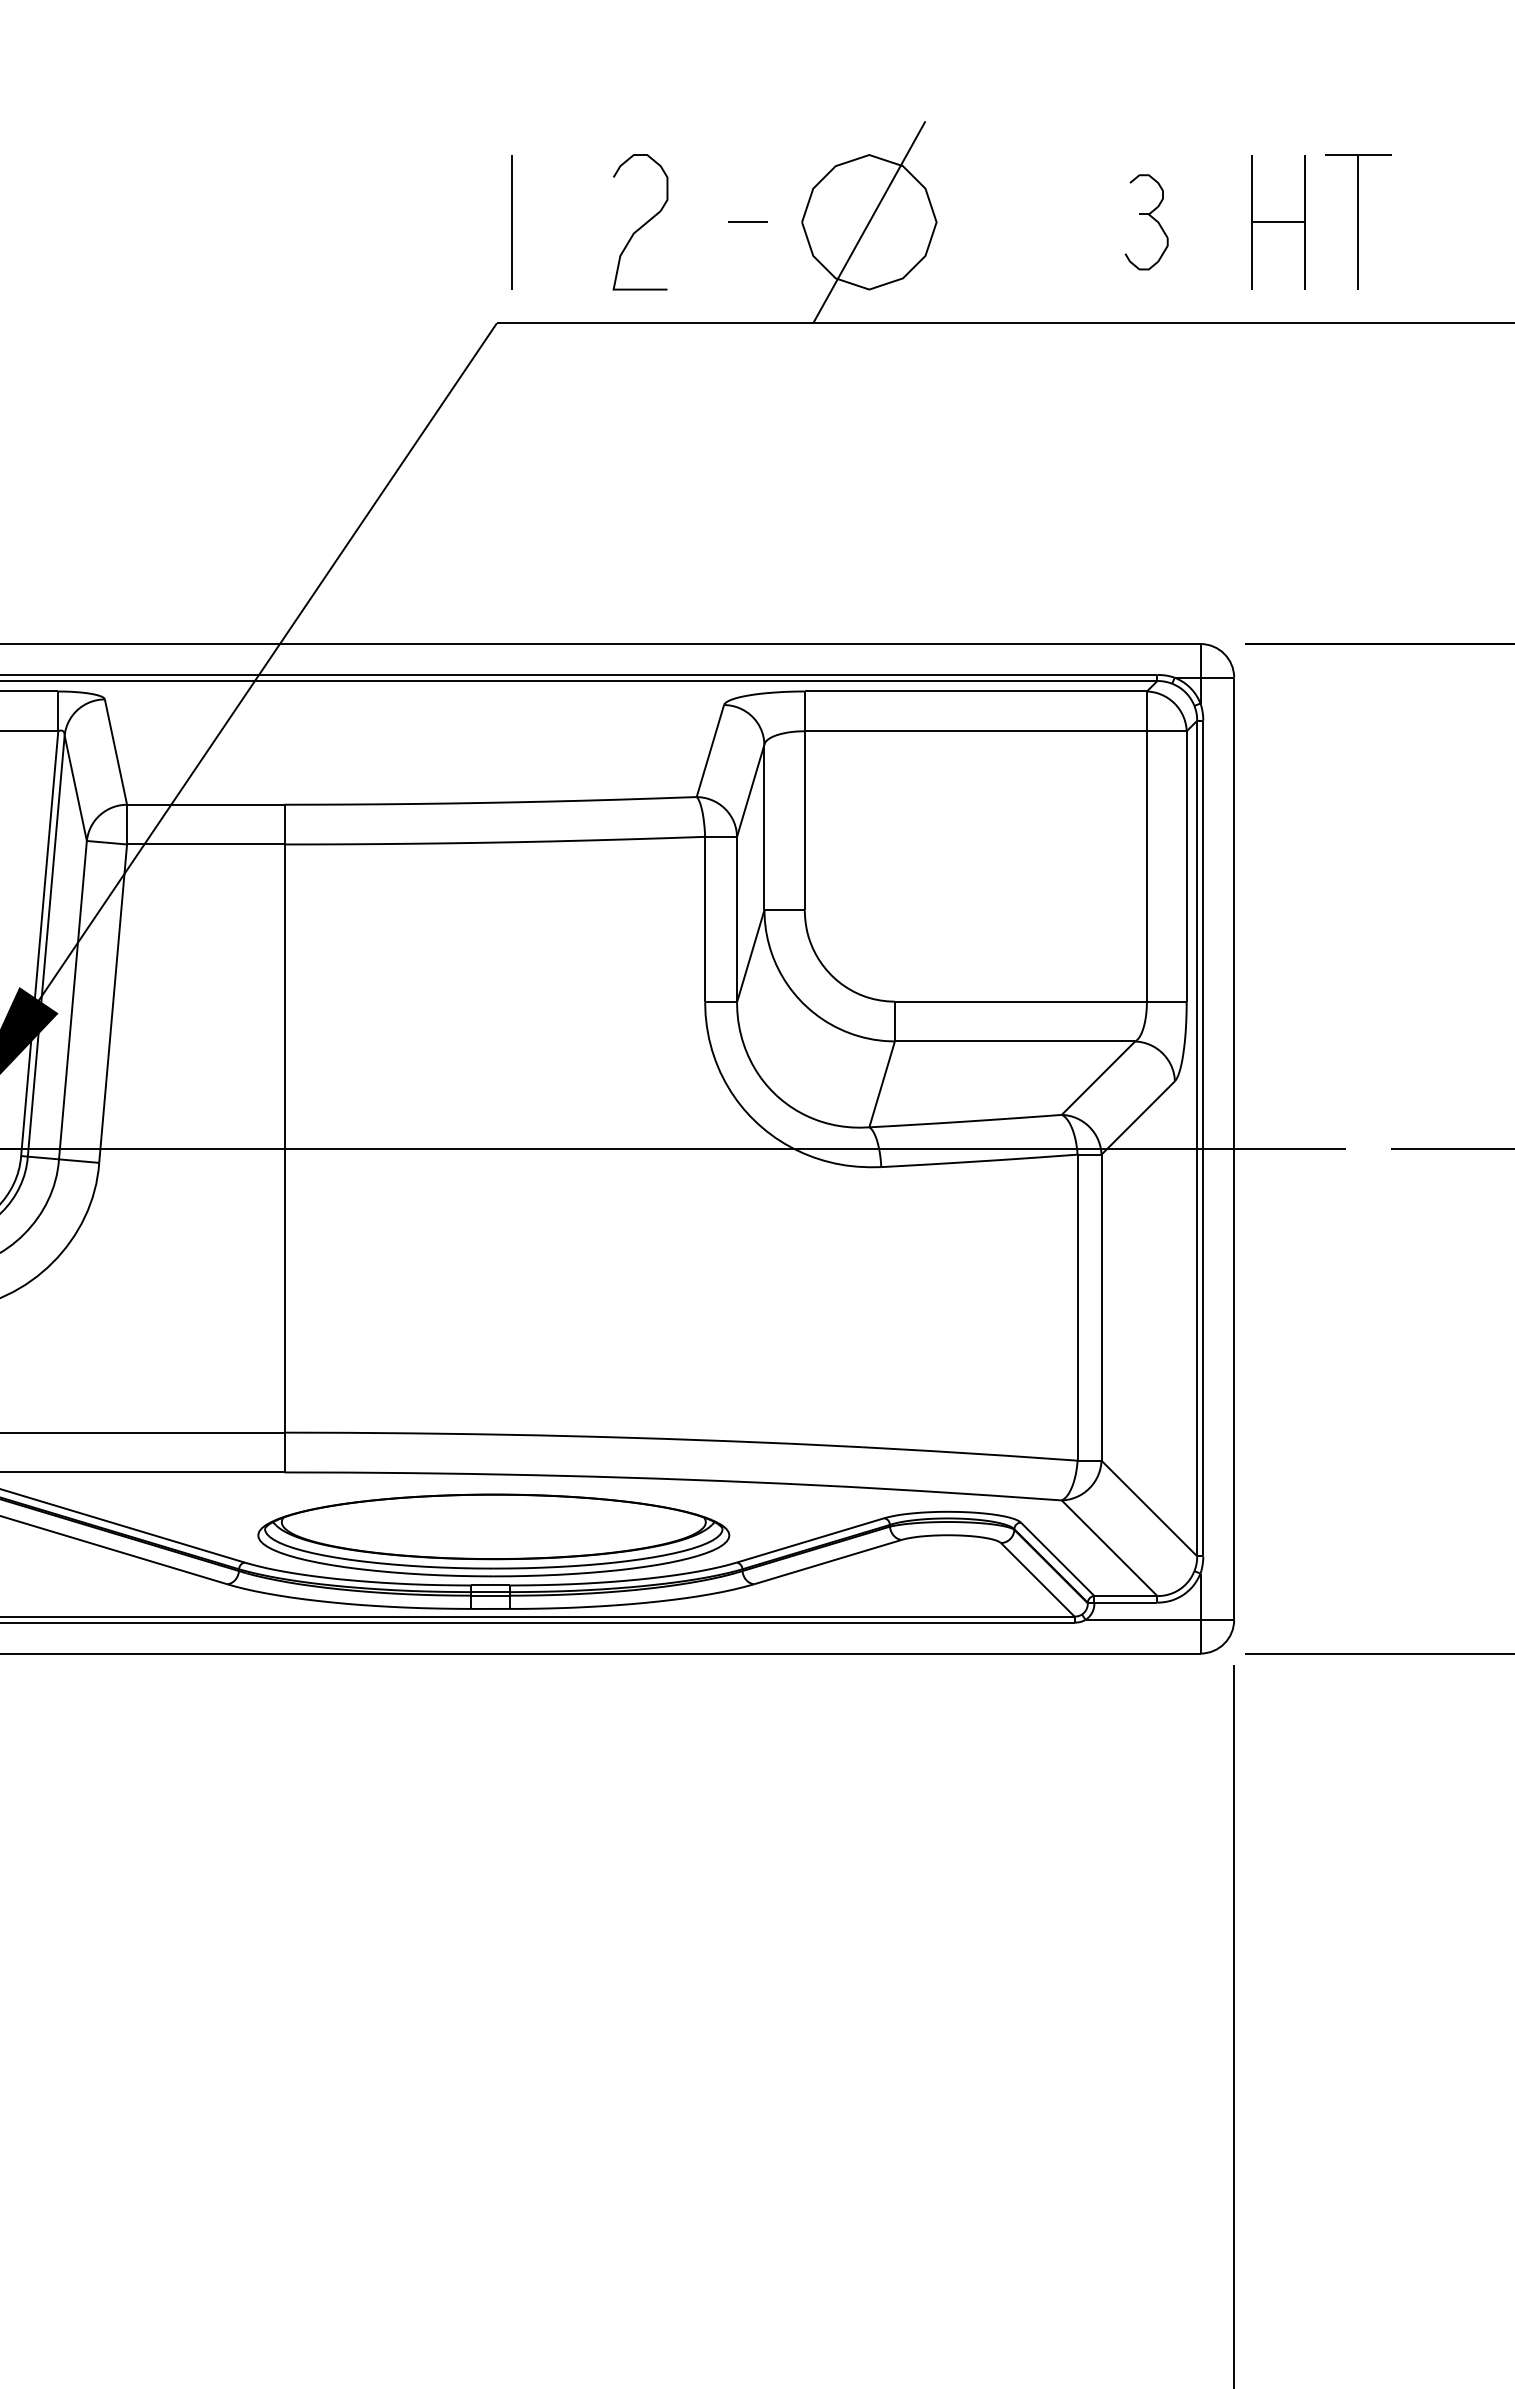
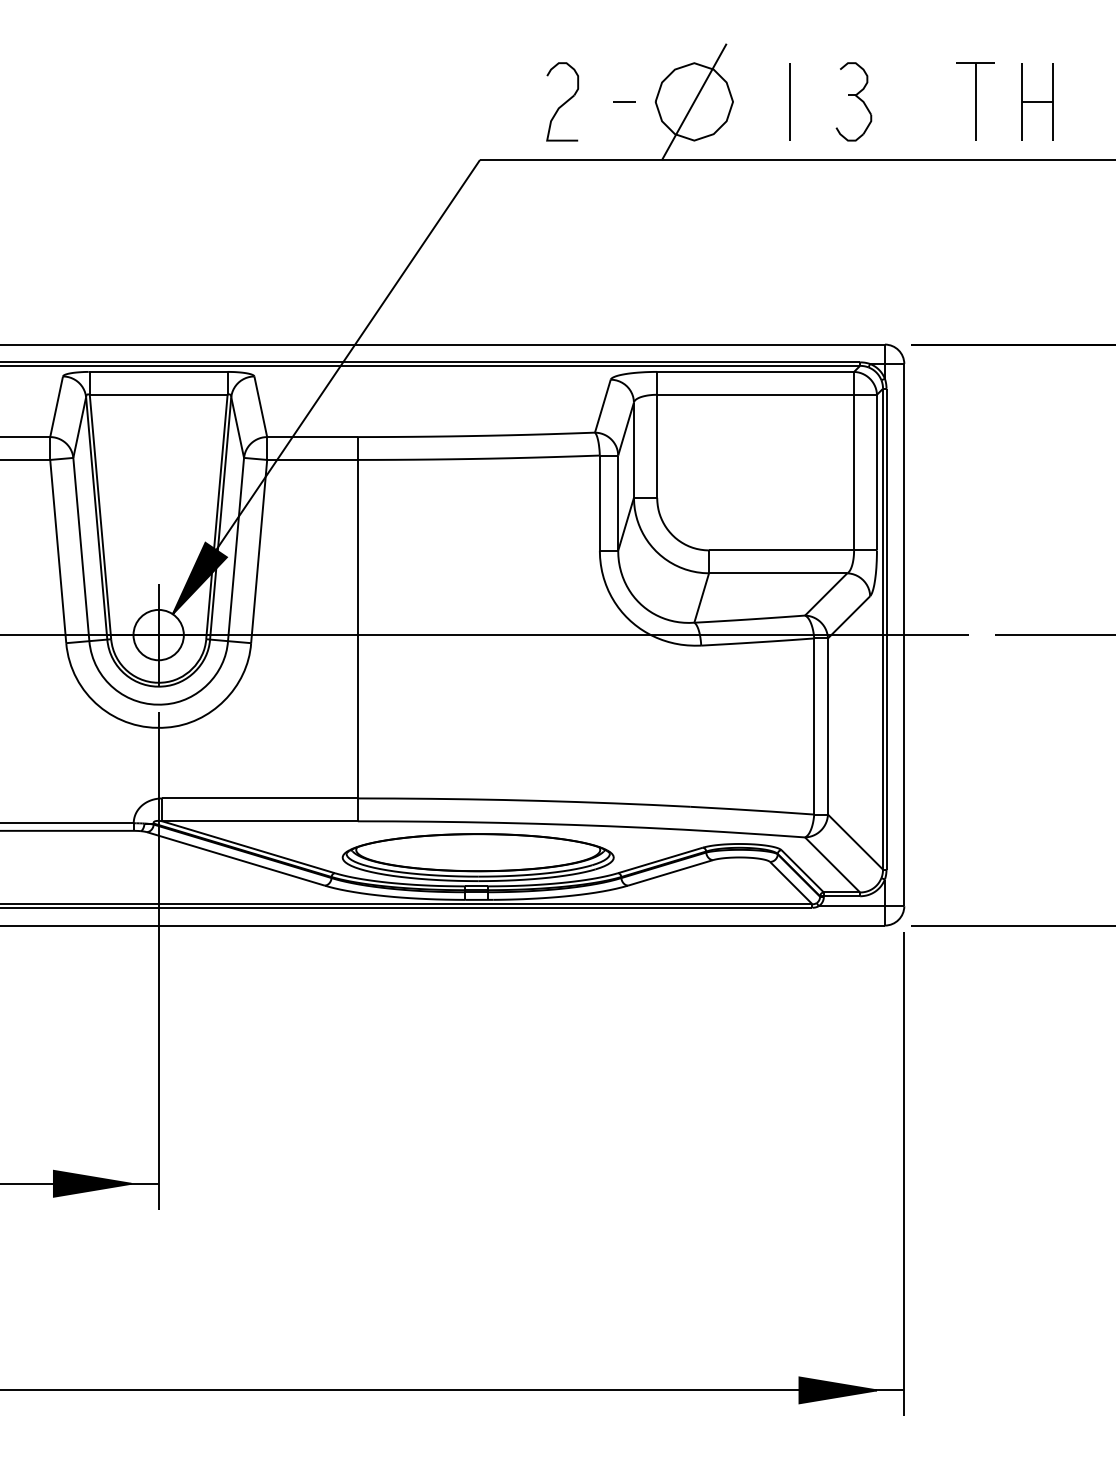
line: (511, 221) -> (789, 101), moved
part: (1145, 221) -> (853, 101), size x1.43
part: (1277, 221) -> (1037, 101), moved

